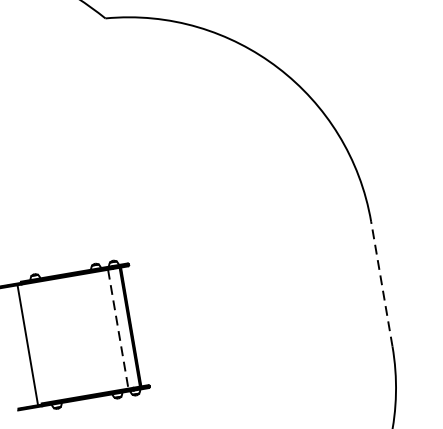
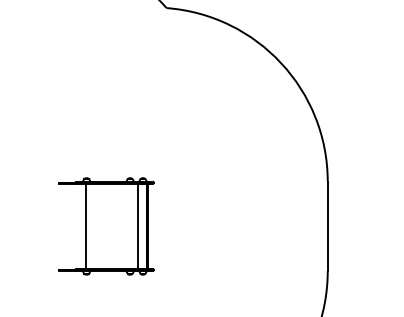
line: (381, 284) -> (327, 226), dashed -> solid
line: (118, 329) -> (138, 226), dashed -> solid
line: (27, 344) -> (86, 226), moved

